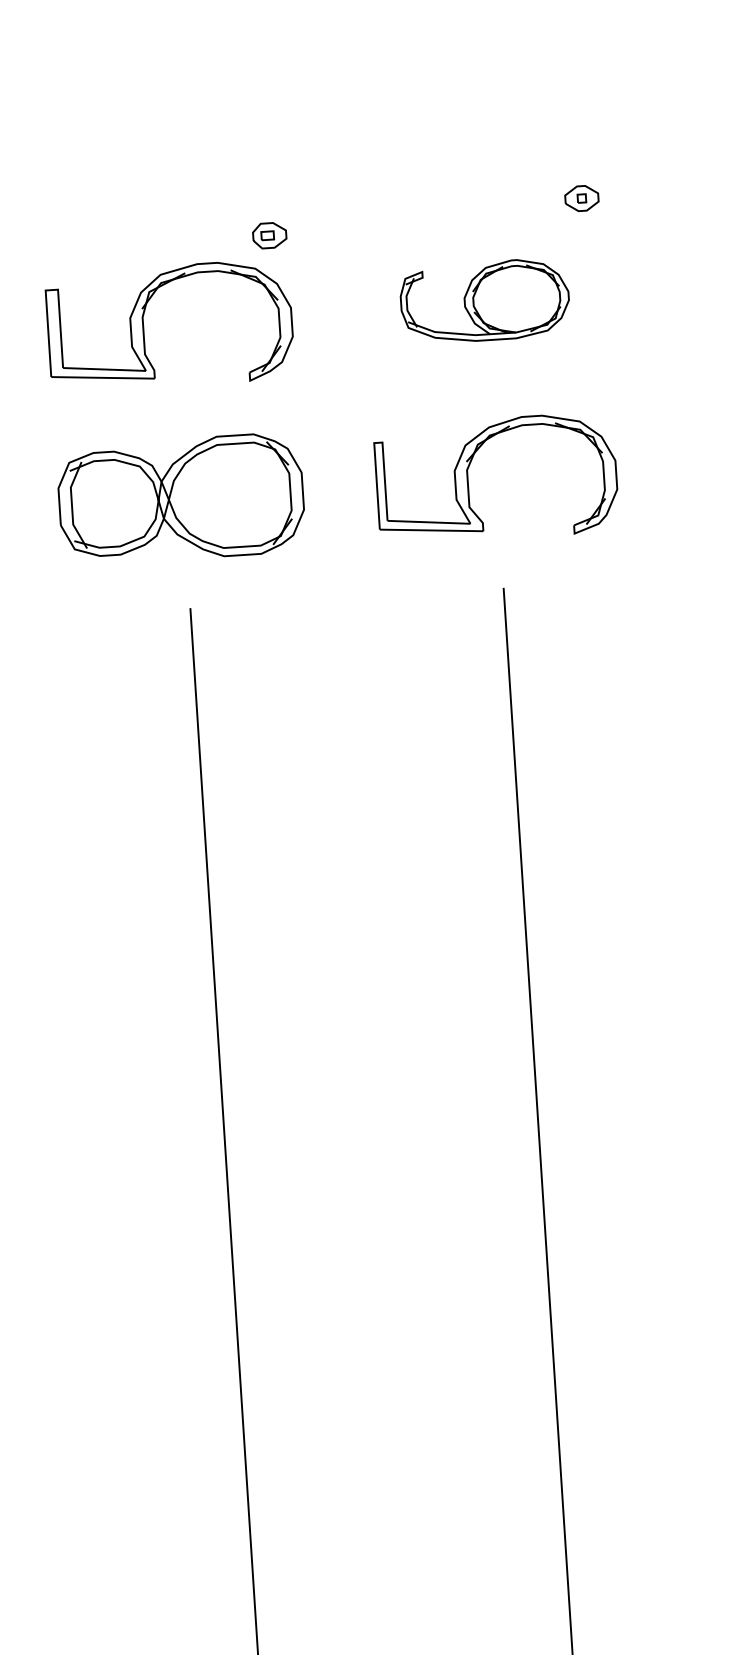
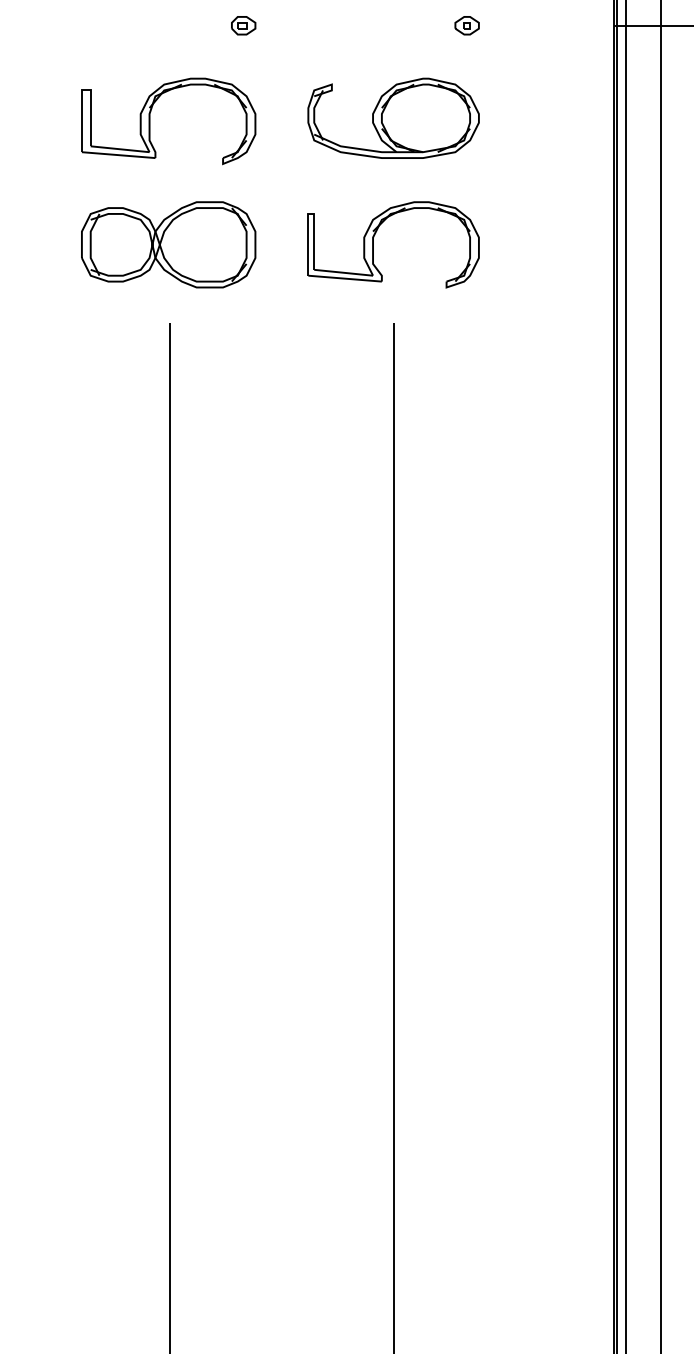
part: (580, 198) -> (466, 25), moved
part: (269, 235) -> (243, 25), moved
part: (484, 300) -> (393, 117), size x1.43

